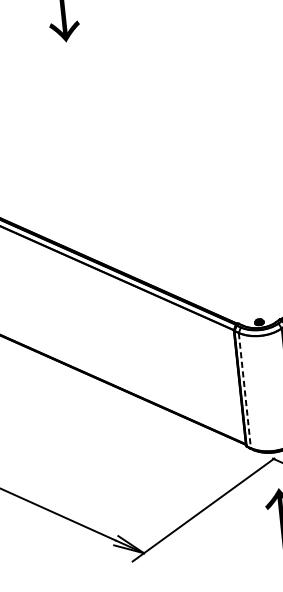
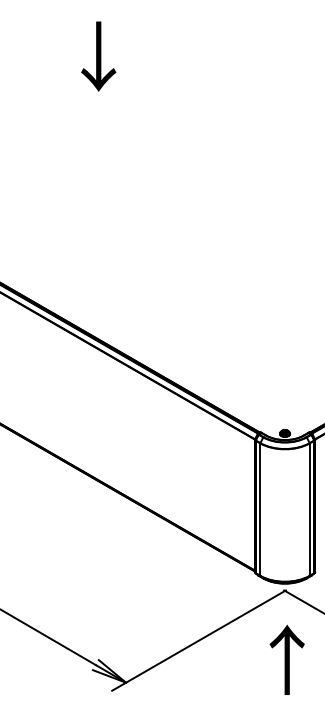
line: (245, 391) -> (260, 510), dashed -> solid

